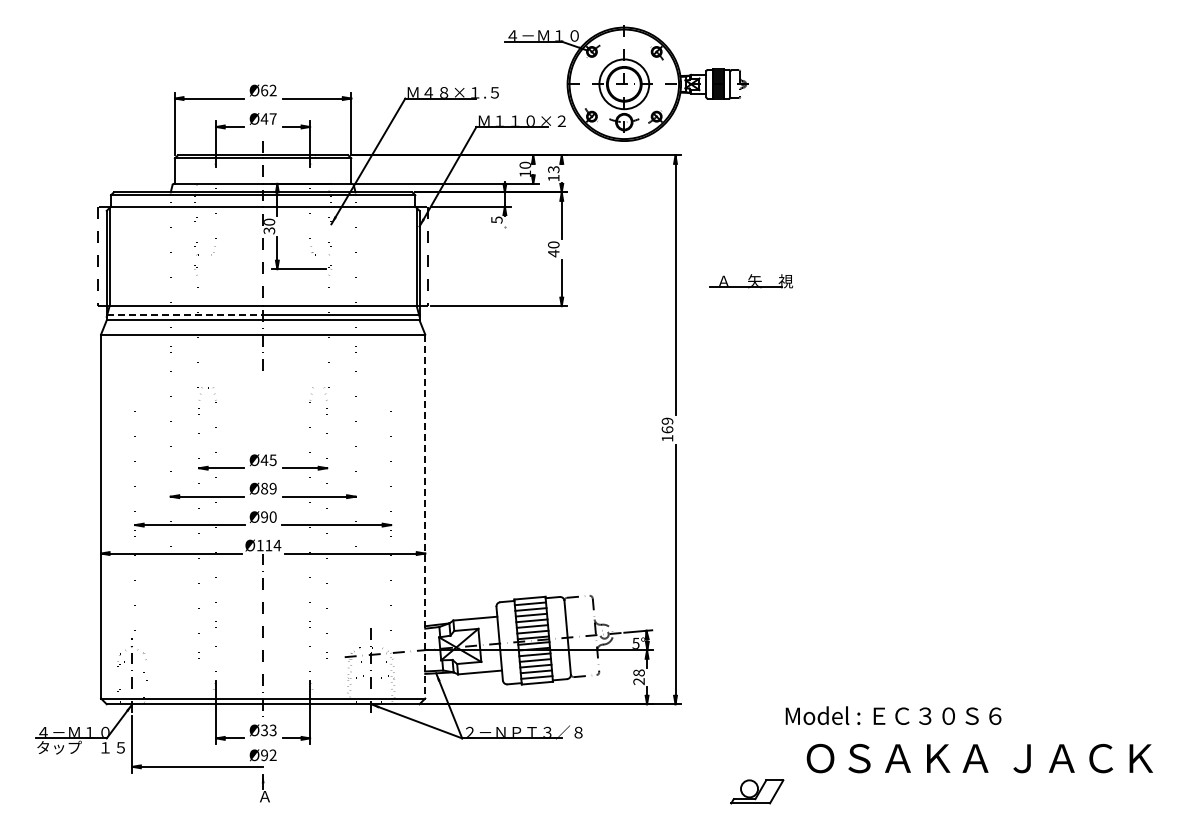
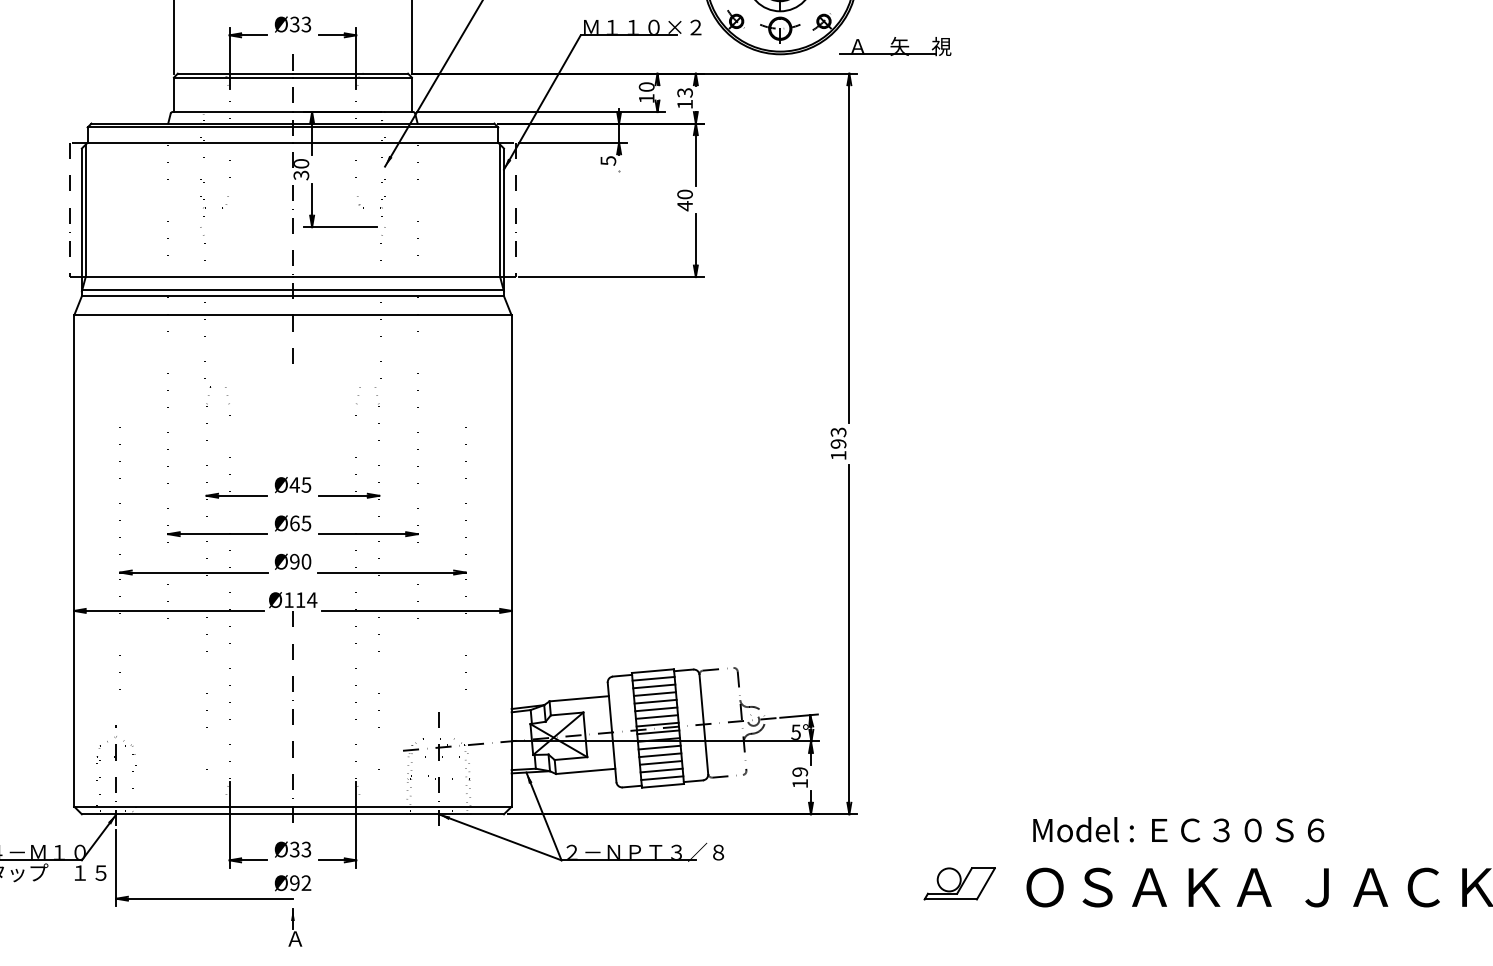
text: (268, 118) -> (300, 23), Ø47 -> Ø33
part: (751, 281) -> (895, 46), moved
line: (185, 315) -> (188, 289), dashed -> solid
text: (667, 425) -> (838, 438), 169 -> 193
text: (268, 488) -> (300, 523), Ø89 -> Ø65
line: (425, 516) -> (512, 560), dashed -> solid
text: (638, 677) -> (799, 778), 28 -> 19
text: (893, 715) -> (1178, 829), moved
part: (757, 791) -> (960, 883), moved

